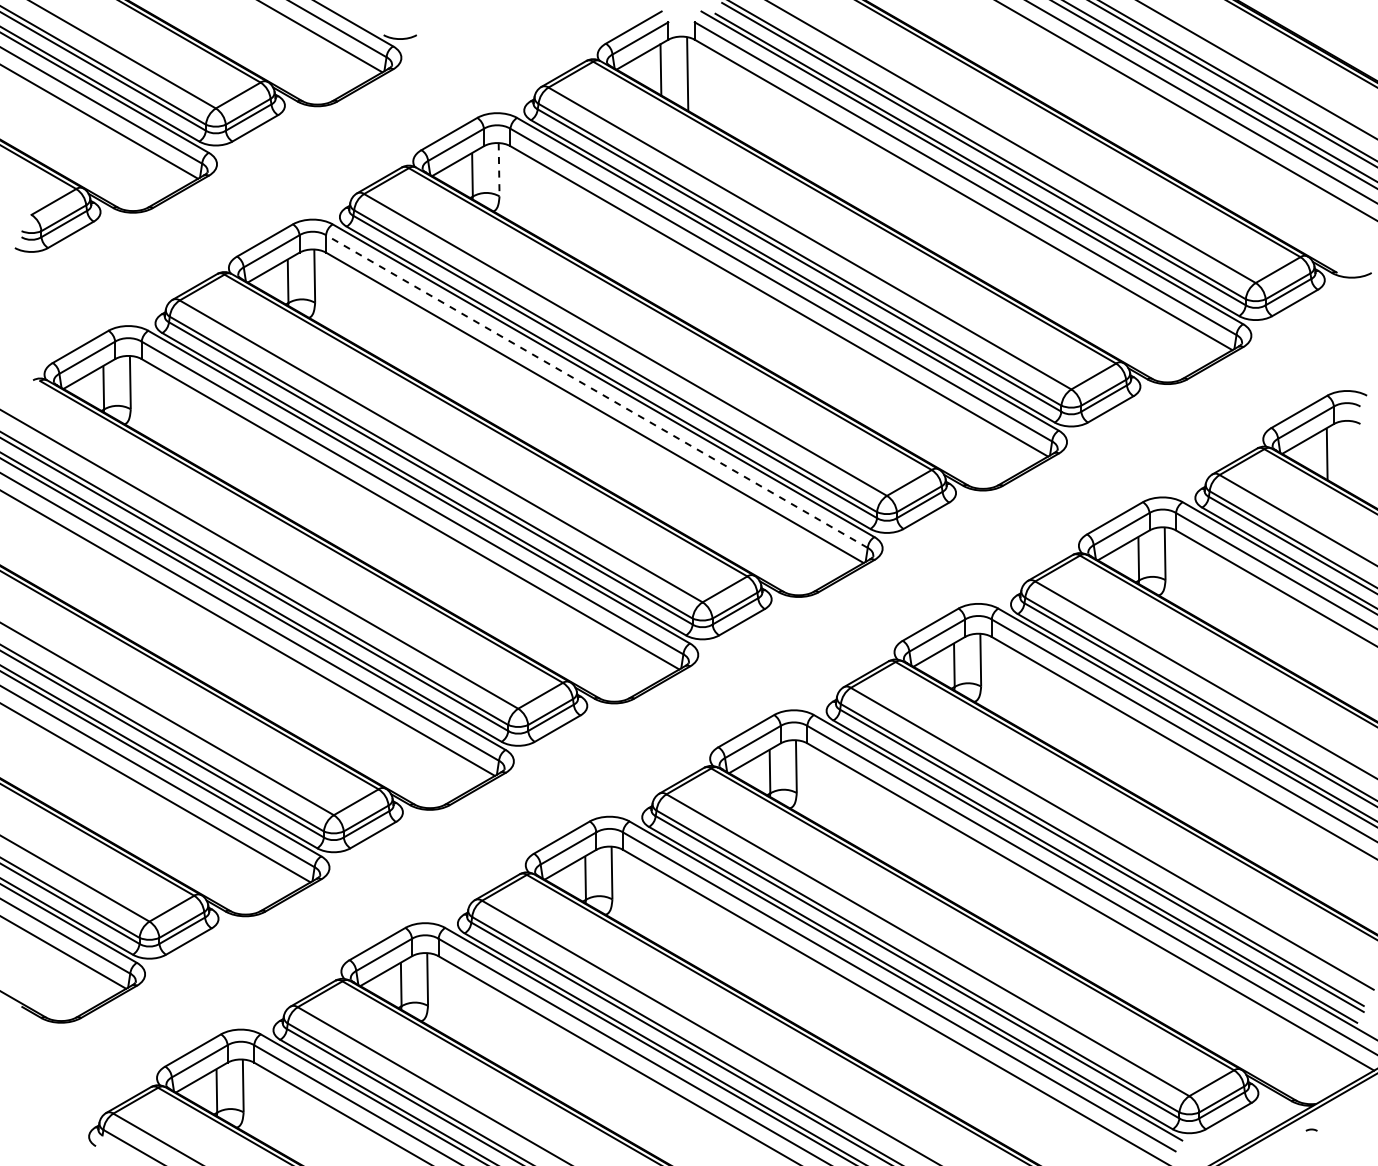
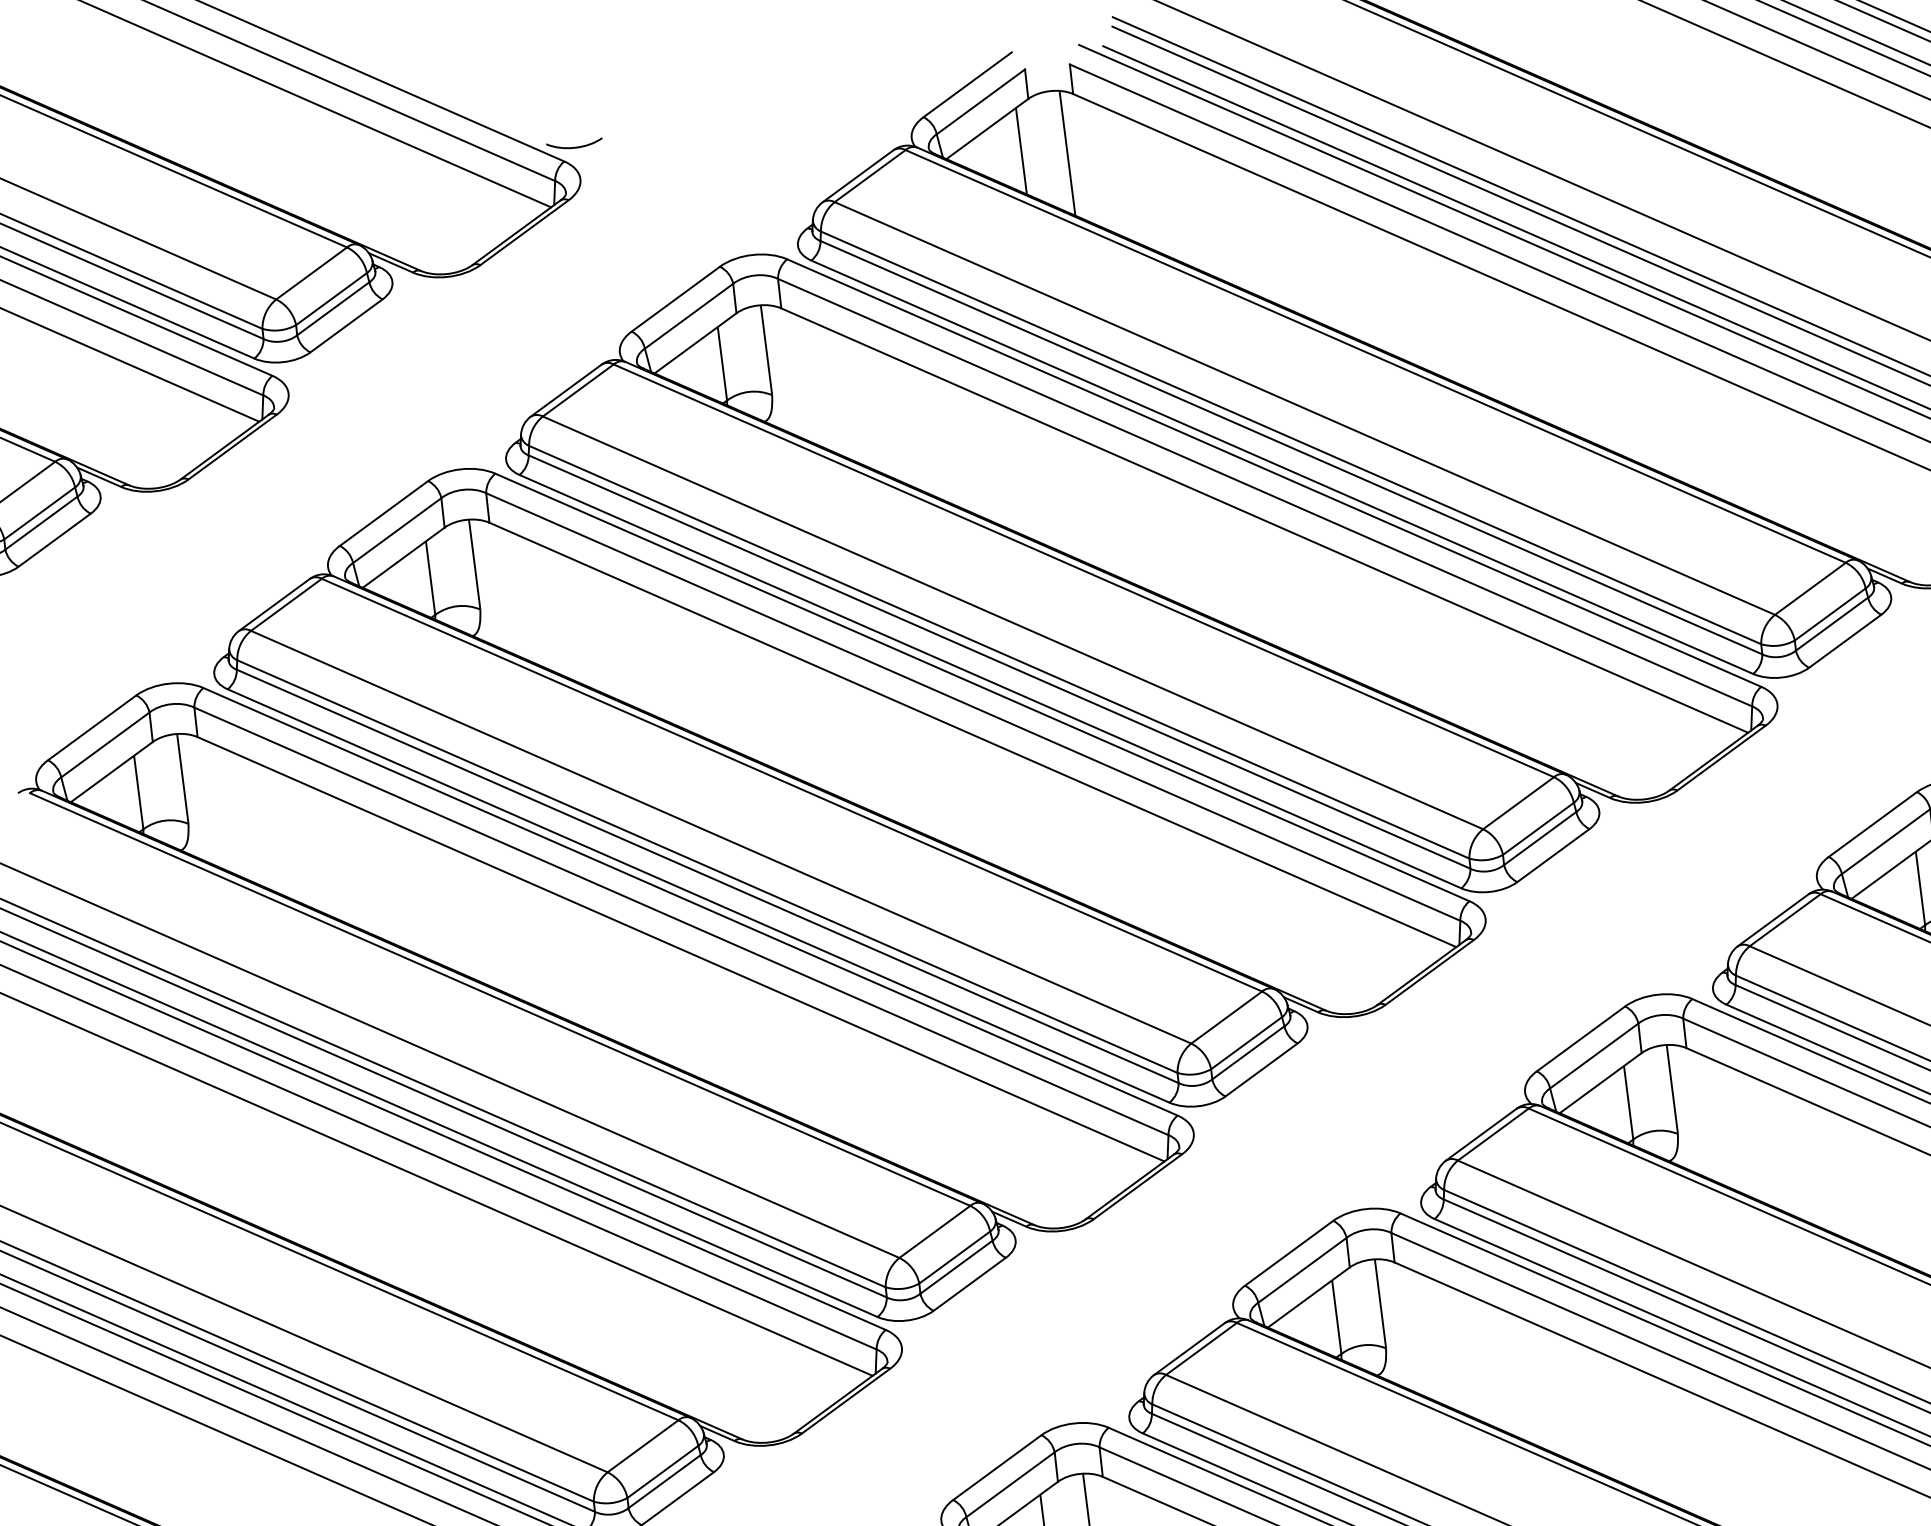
line: (499, 169) -> (767, 349), dashed -> solid
line: (596, 391) -> (972, 706), dashed -> solid

